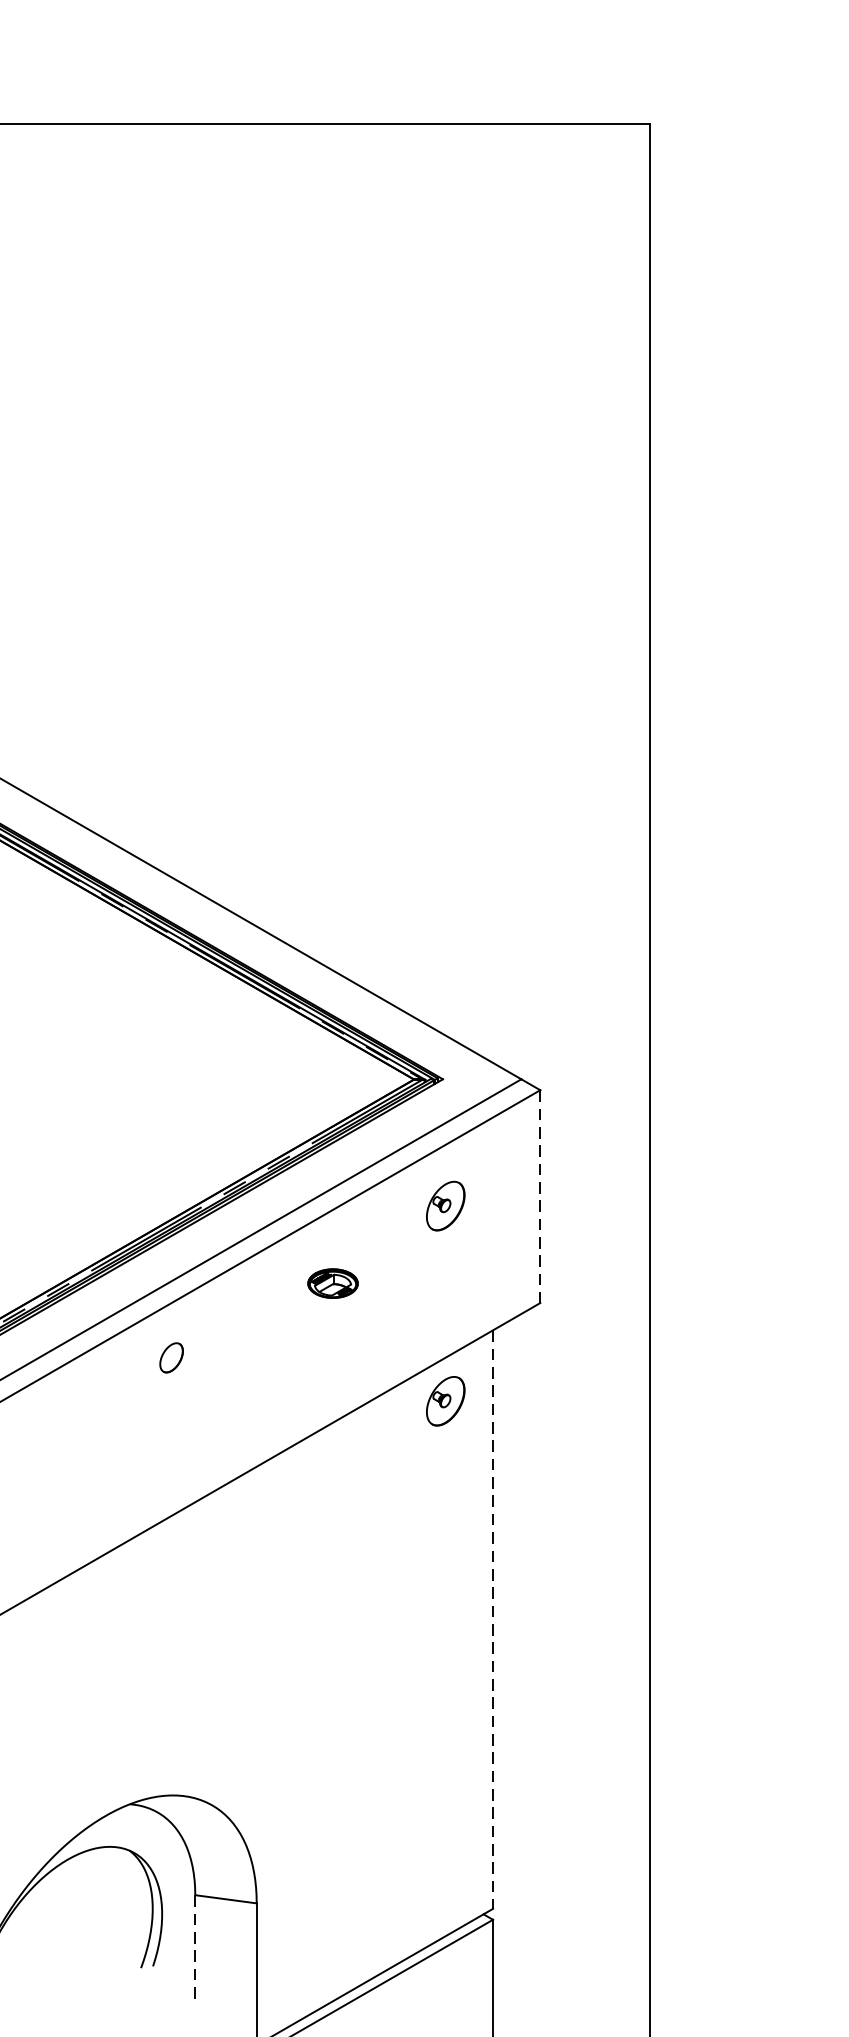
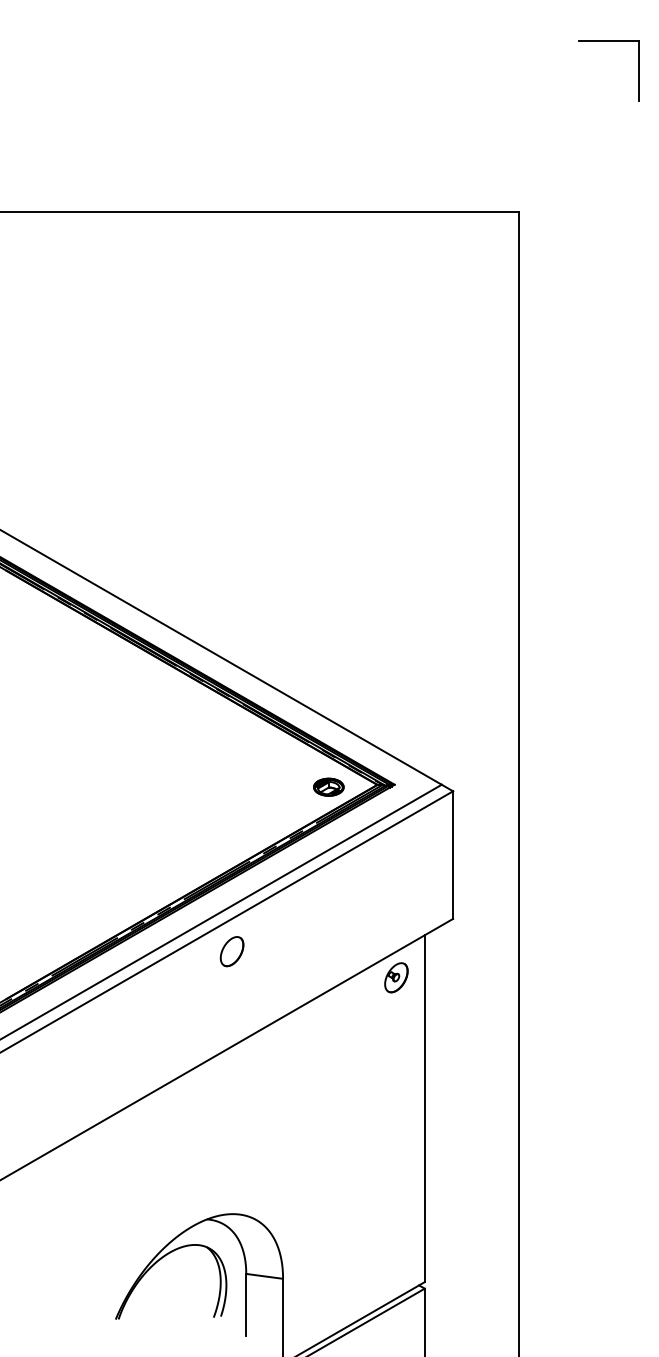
line: (540, 1197) -> (453, 855), dashed -> solid
part: (445, 1205) -> (396, 860), removed
part: (332, 1282) -> (328, 786), moved
part: (170, 1357) -> (231, 951), size x1.67
line: (492, 1620) -> (424, 1109), dashed -> solid
line: (195, 1947) -> (246, 1305), dashed -> solid

